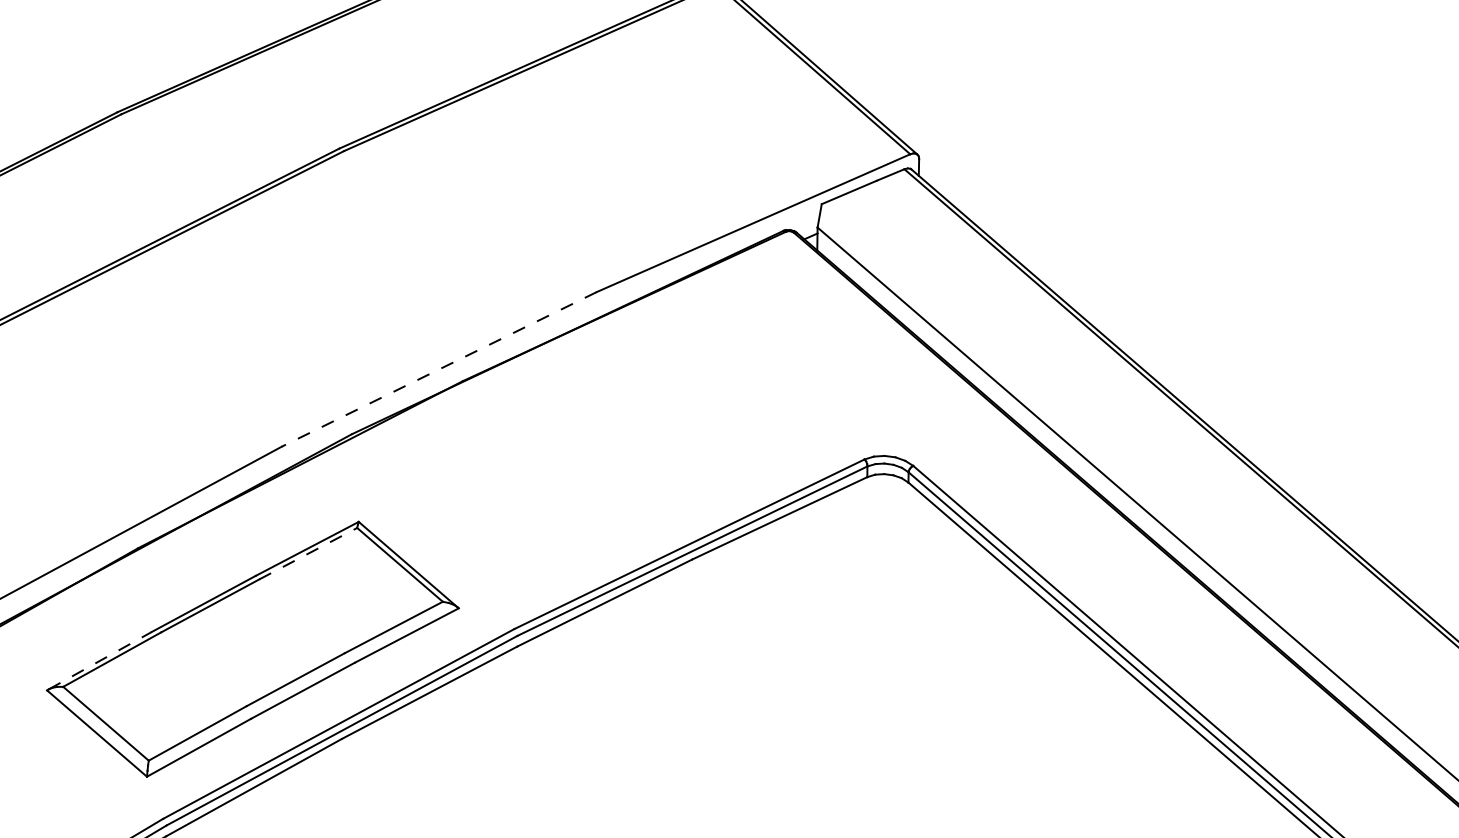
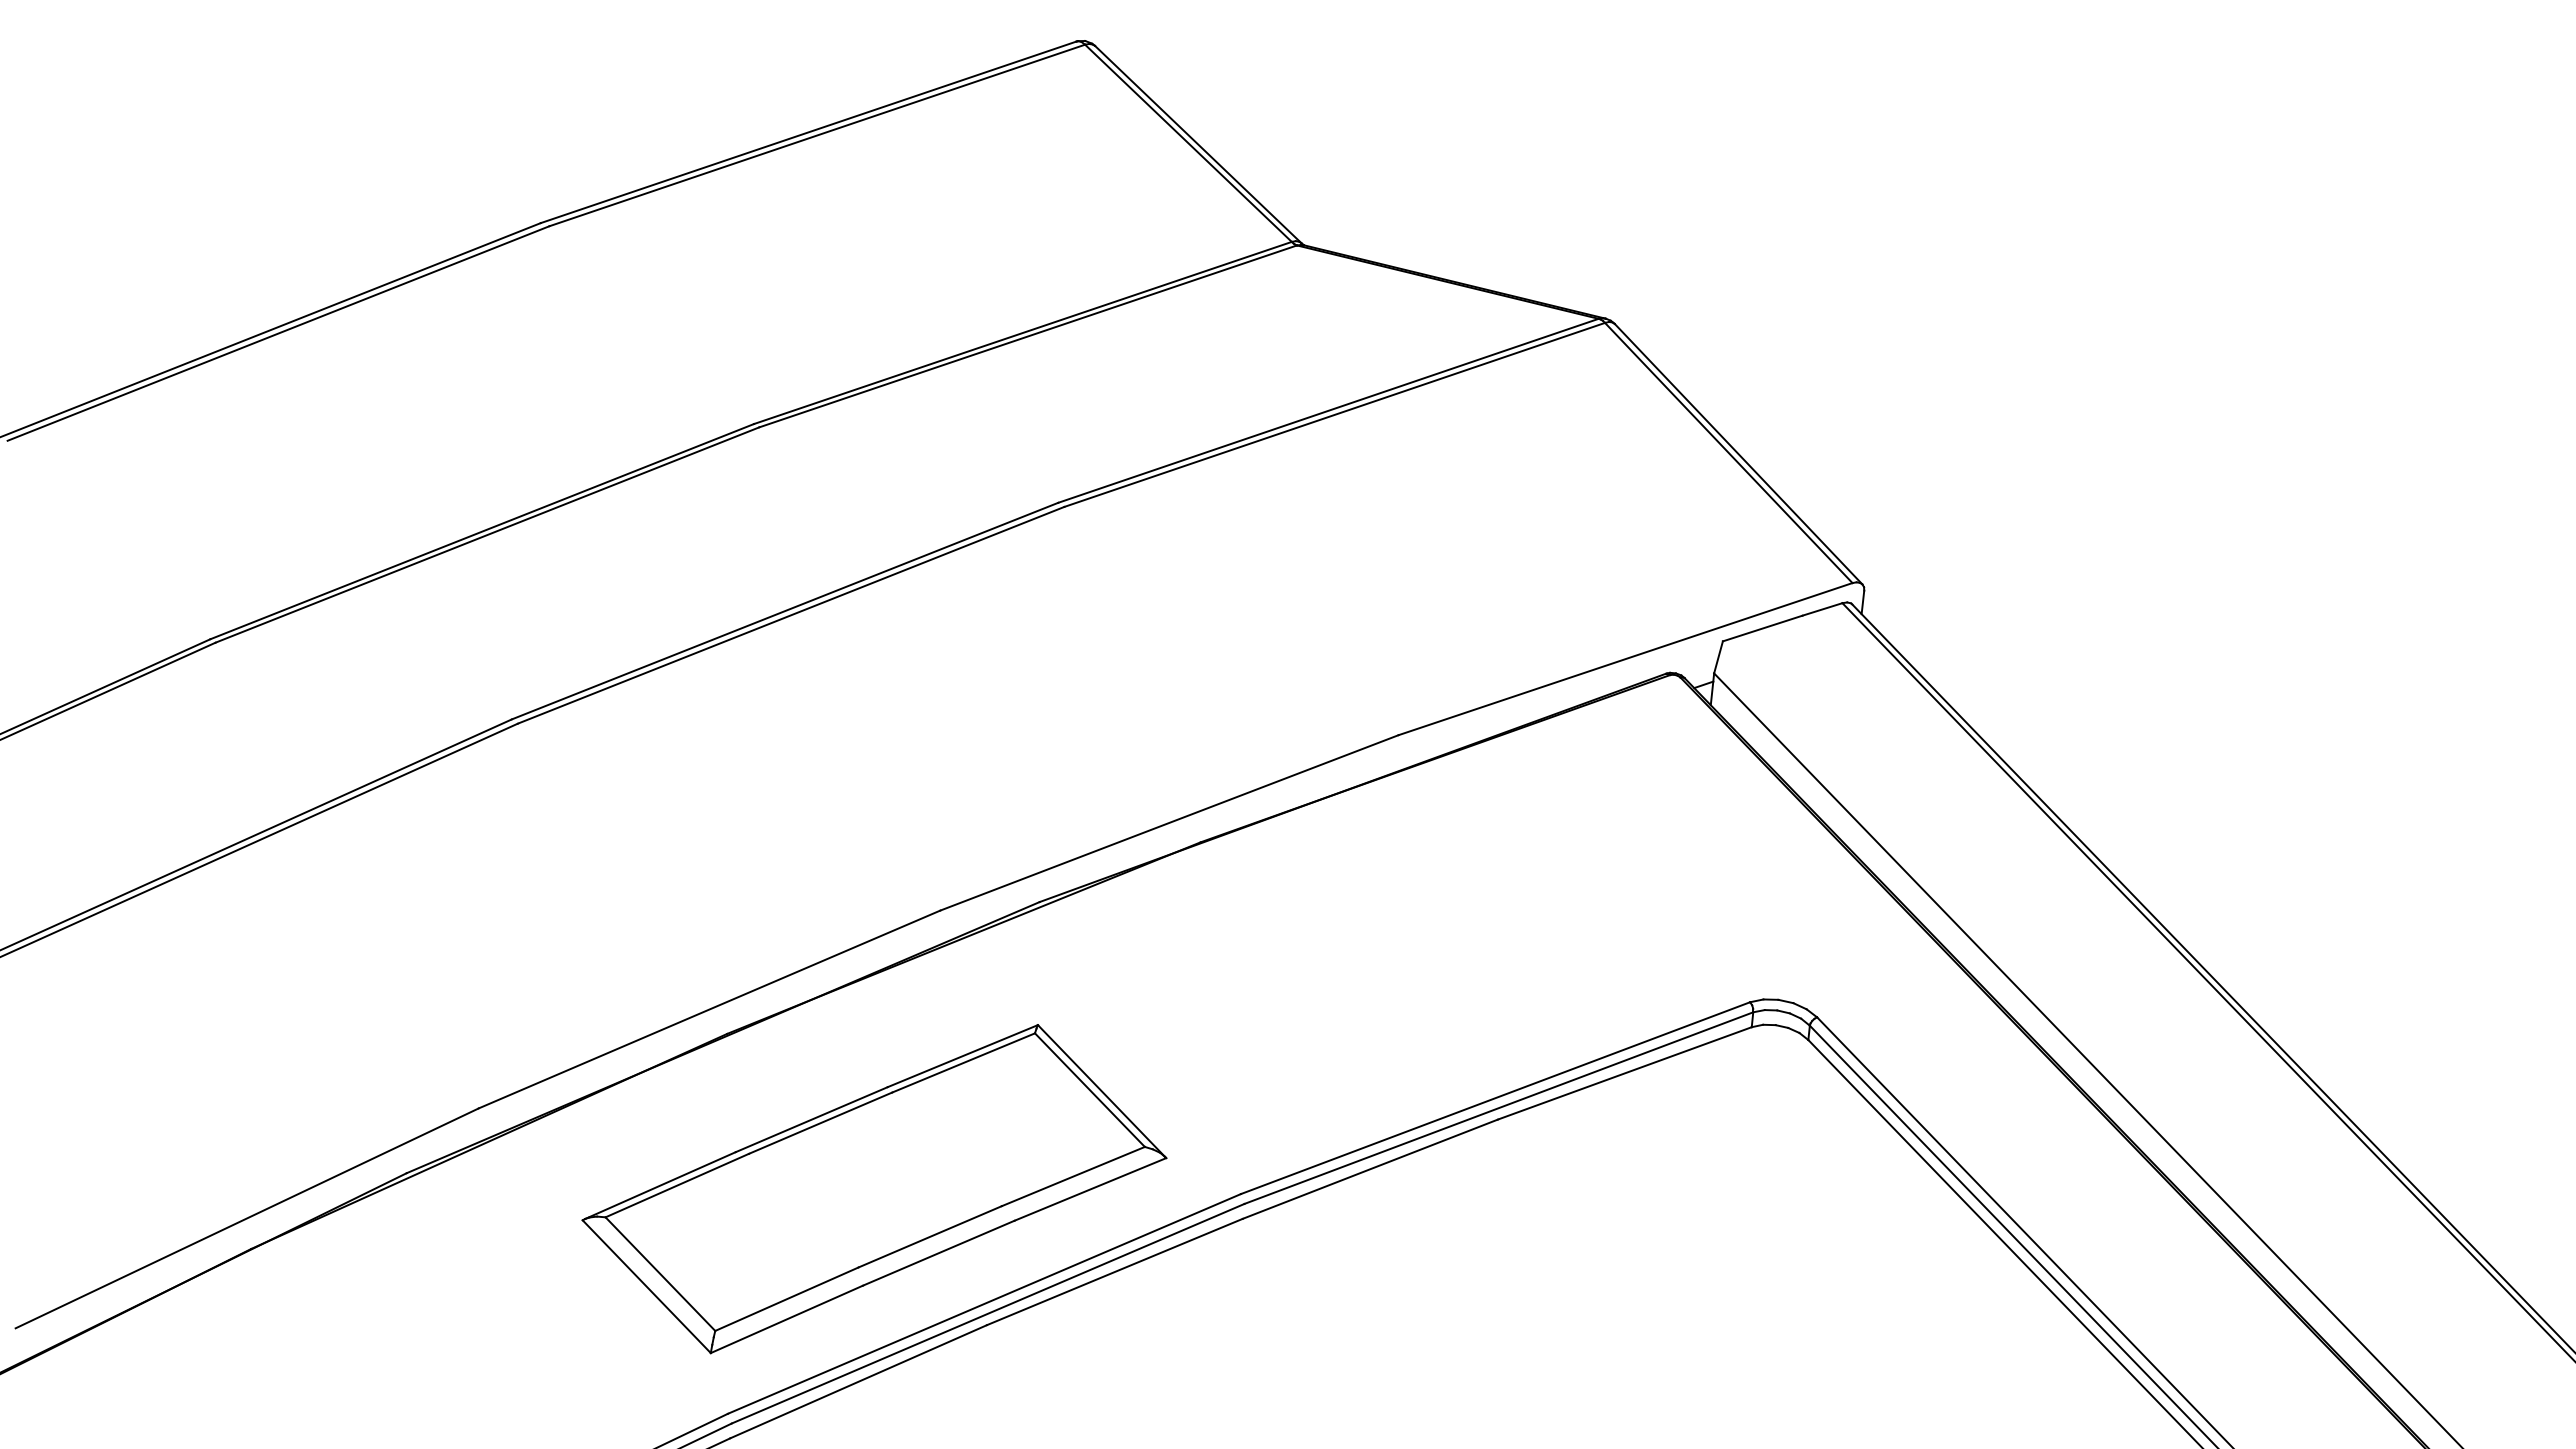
line: (438, 369) -> (1168, 823), dashed -> solid
line: (308, 553) -> (964, 1062), dashed -> solid
line: (100, 660) -> (660, 1185), dashed -> solid

